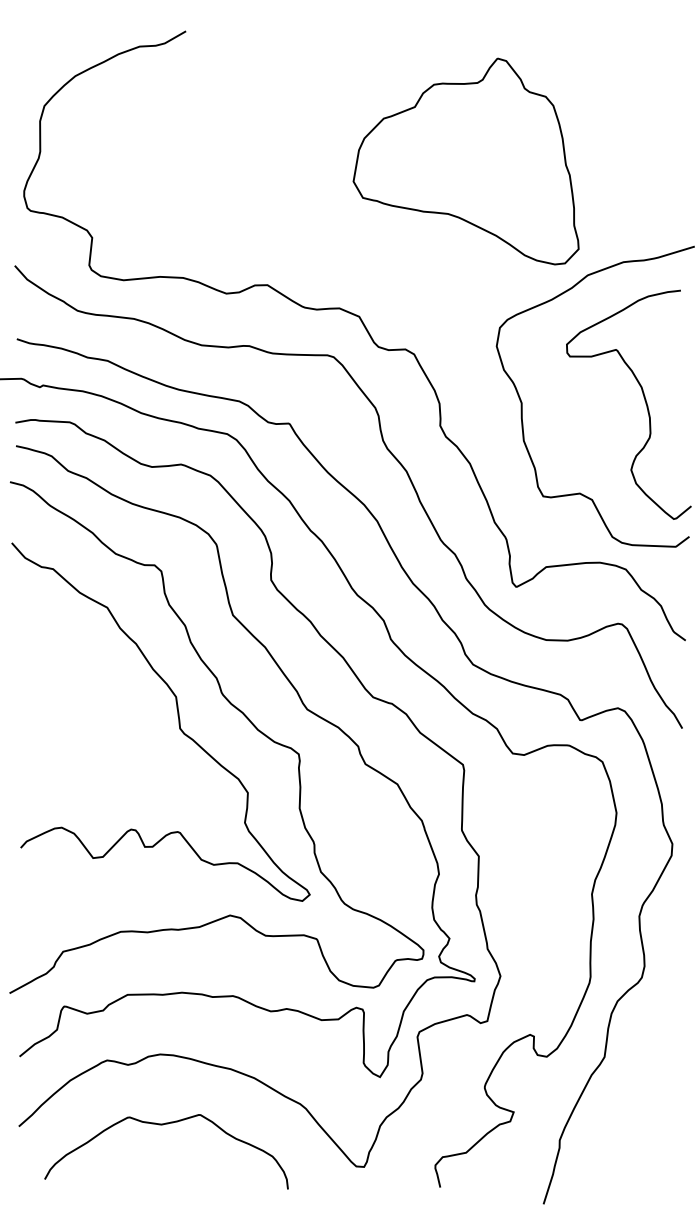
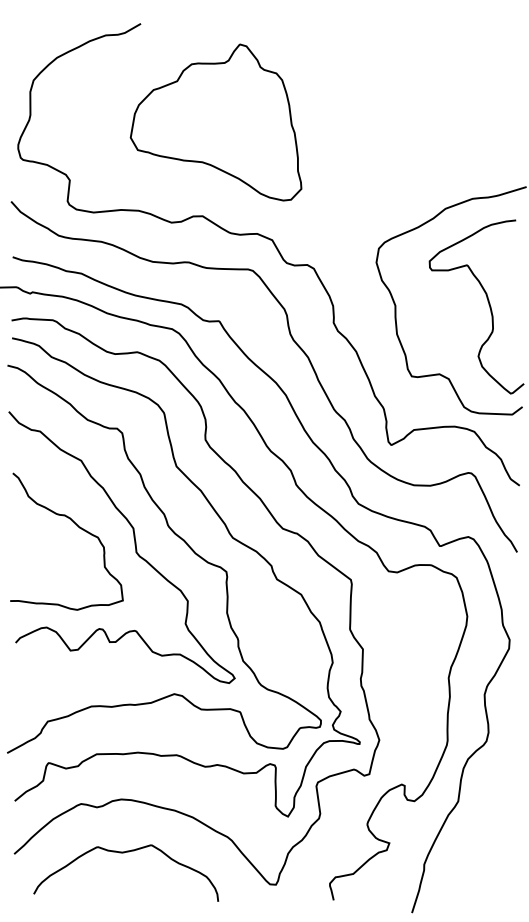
part: (465, 161) -> (215, 122), moved
curve: (104, 696) -> (79, 528), added

